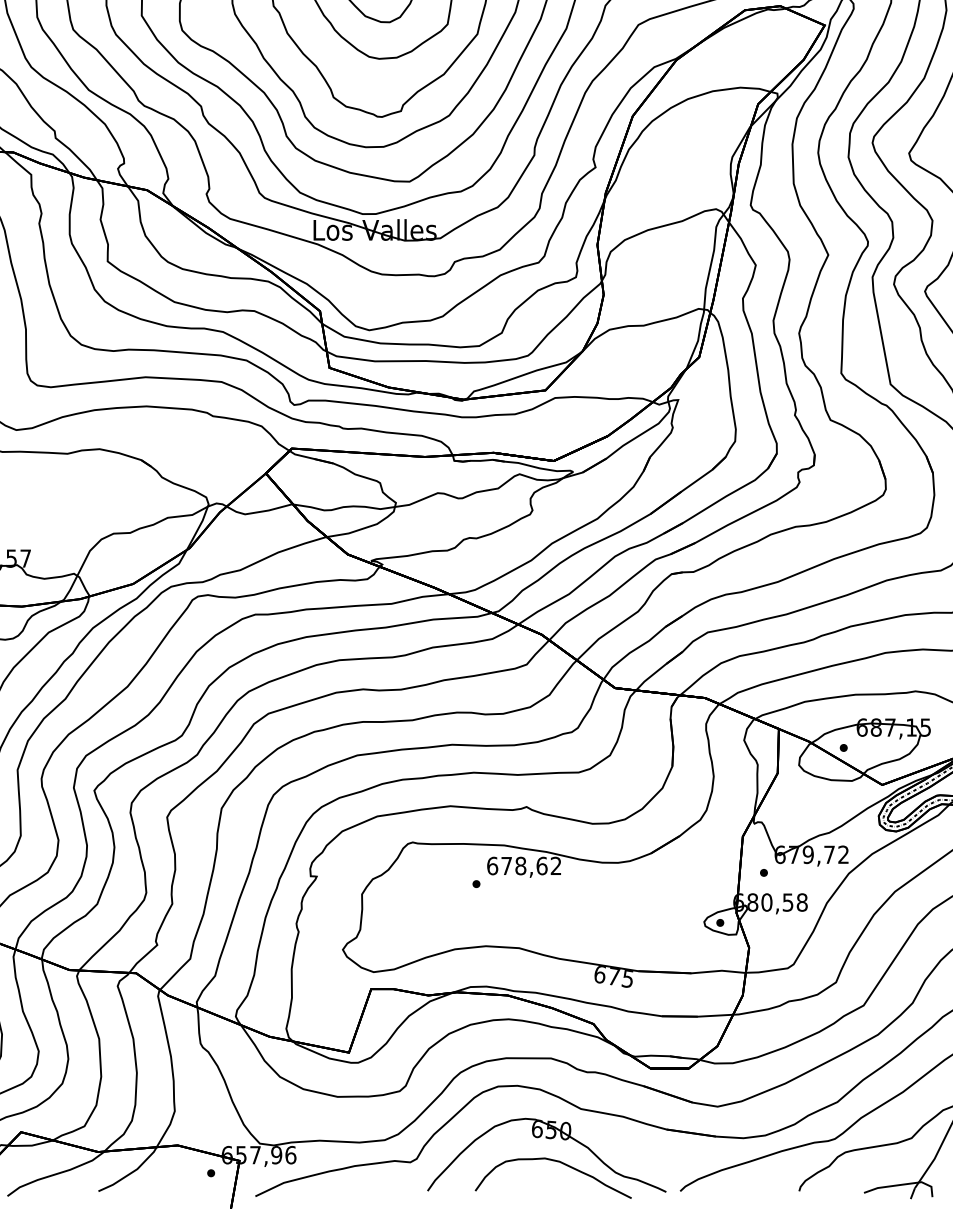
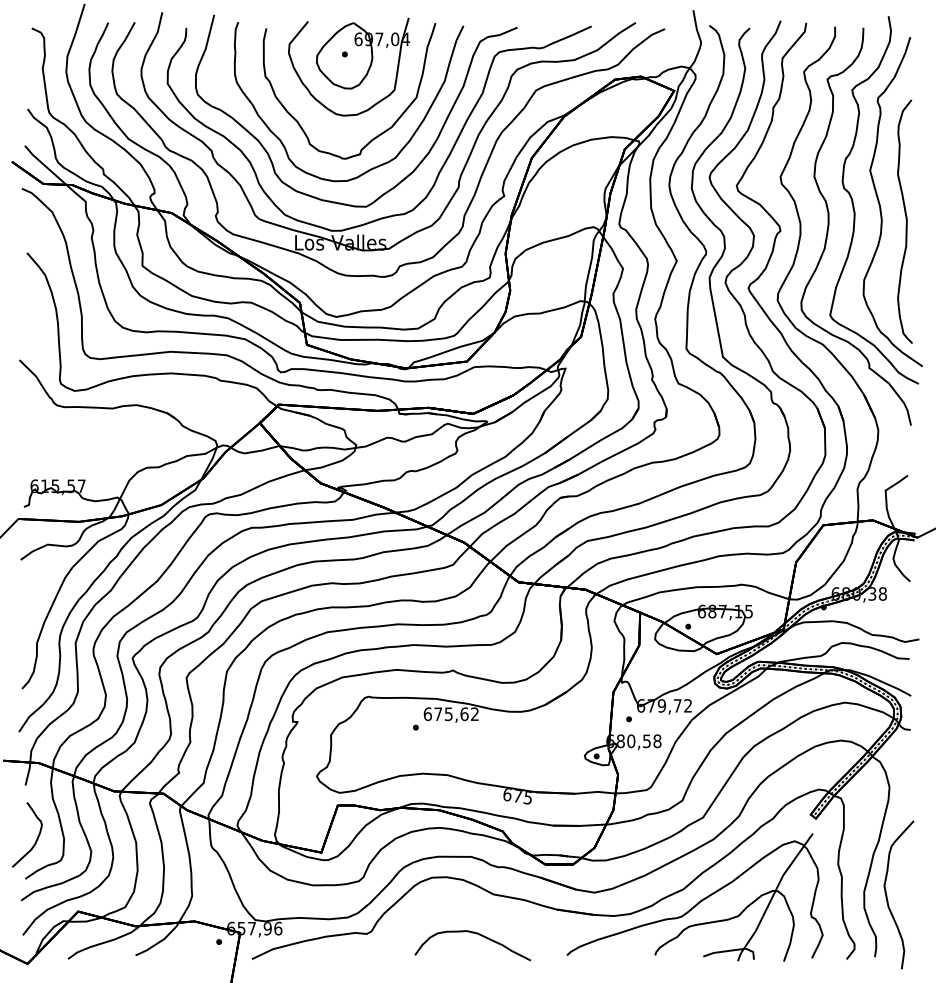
text: (520, 866) -> (448, 714), 678,62 -> 675,62
part: (546, 1138) -> (467, 916), removed

